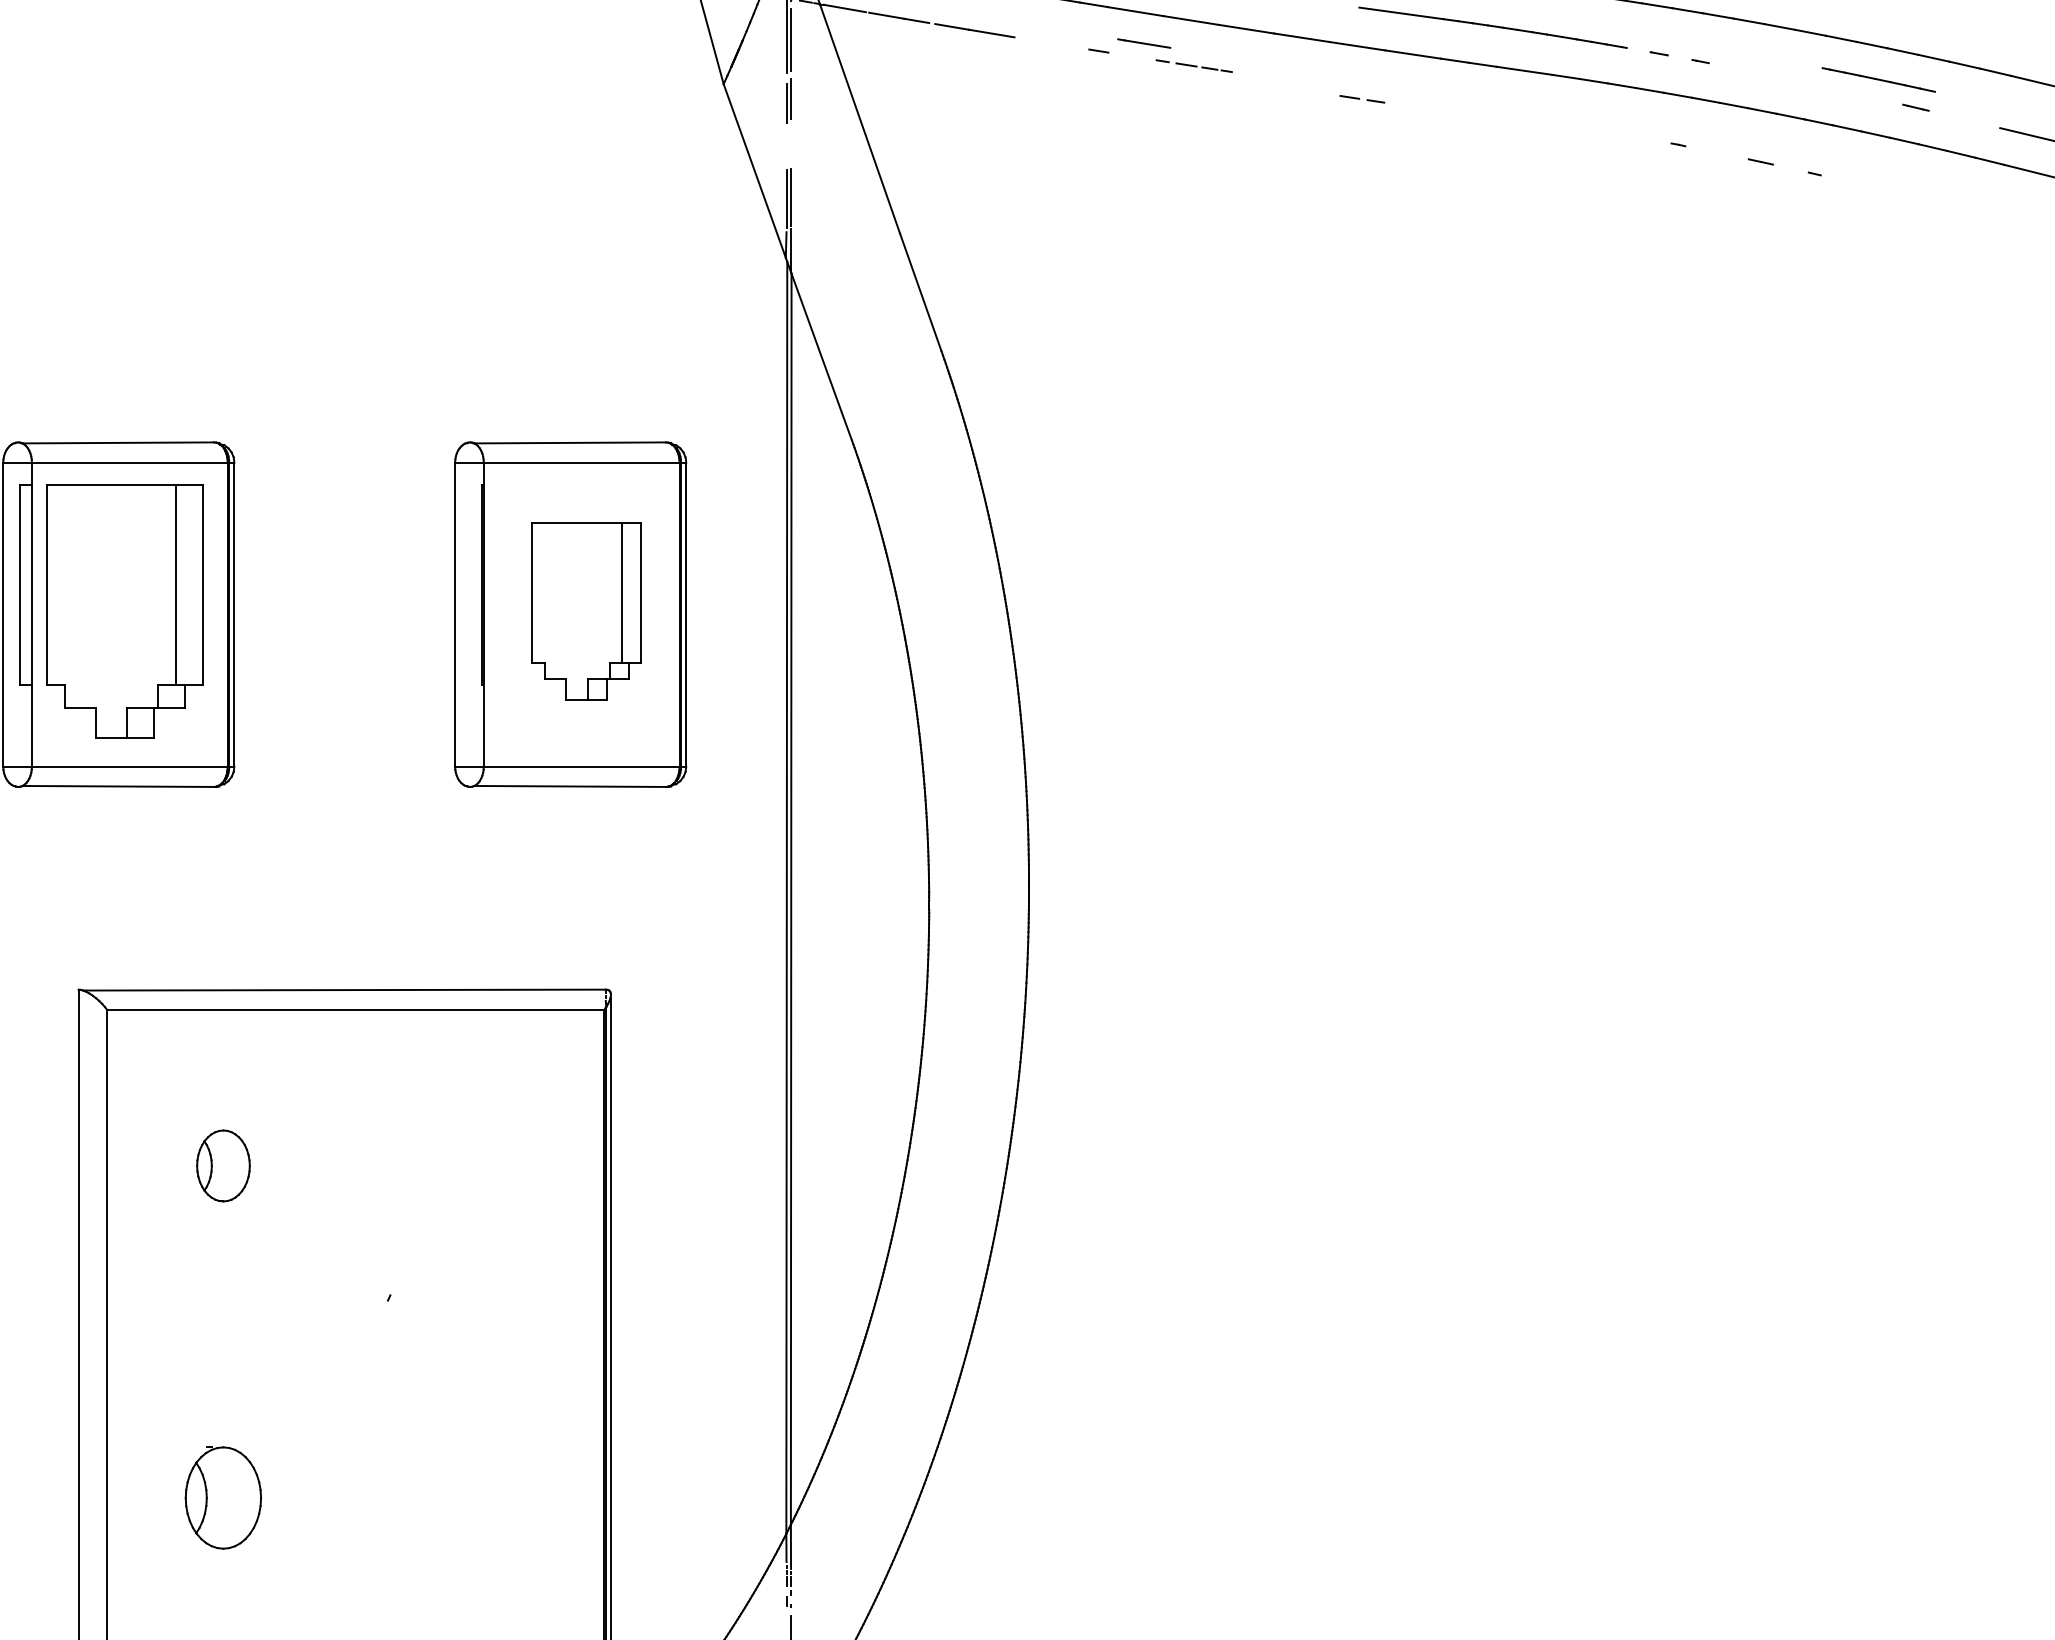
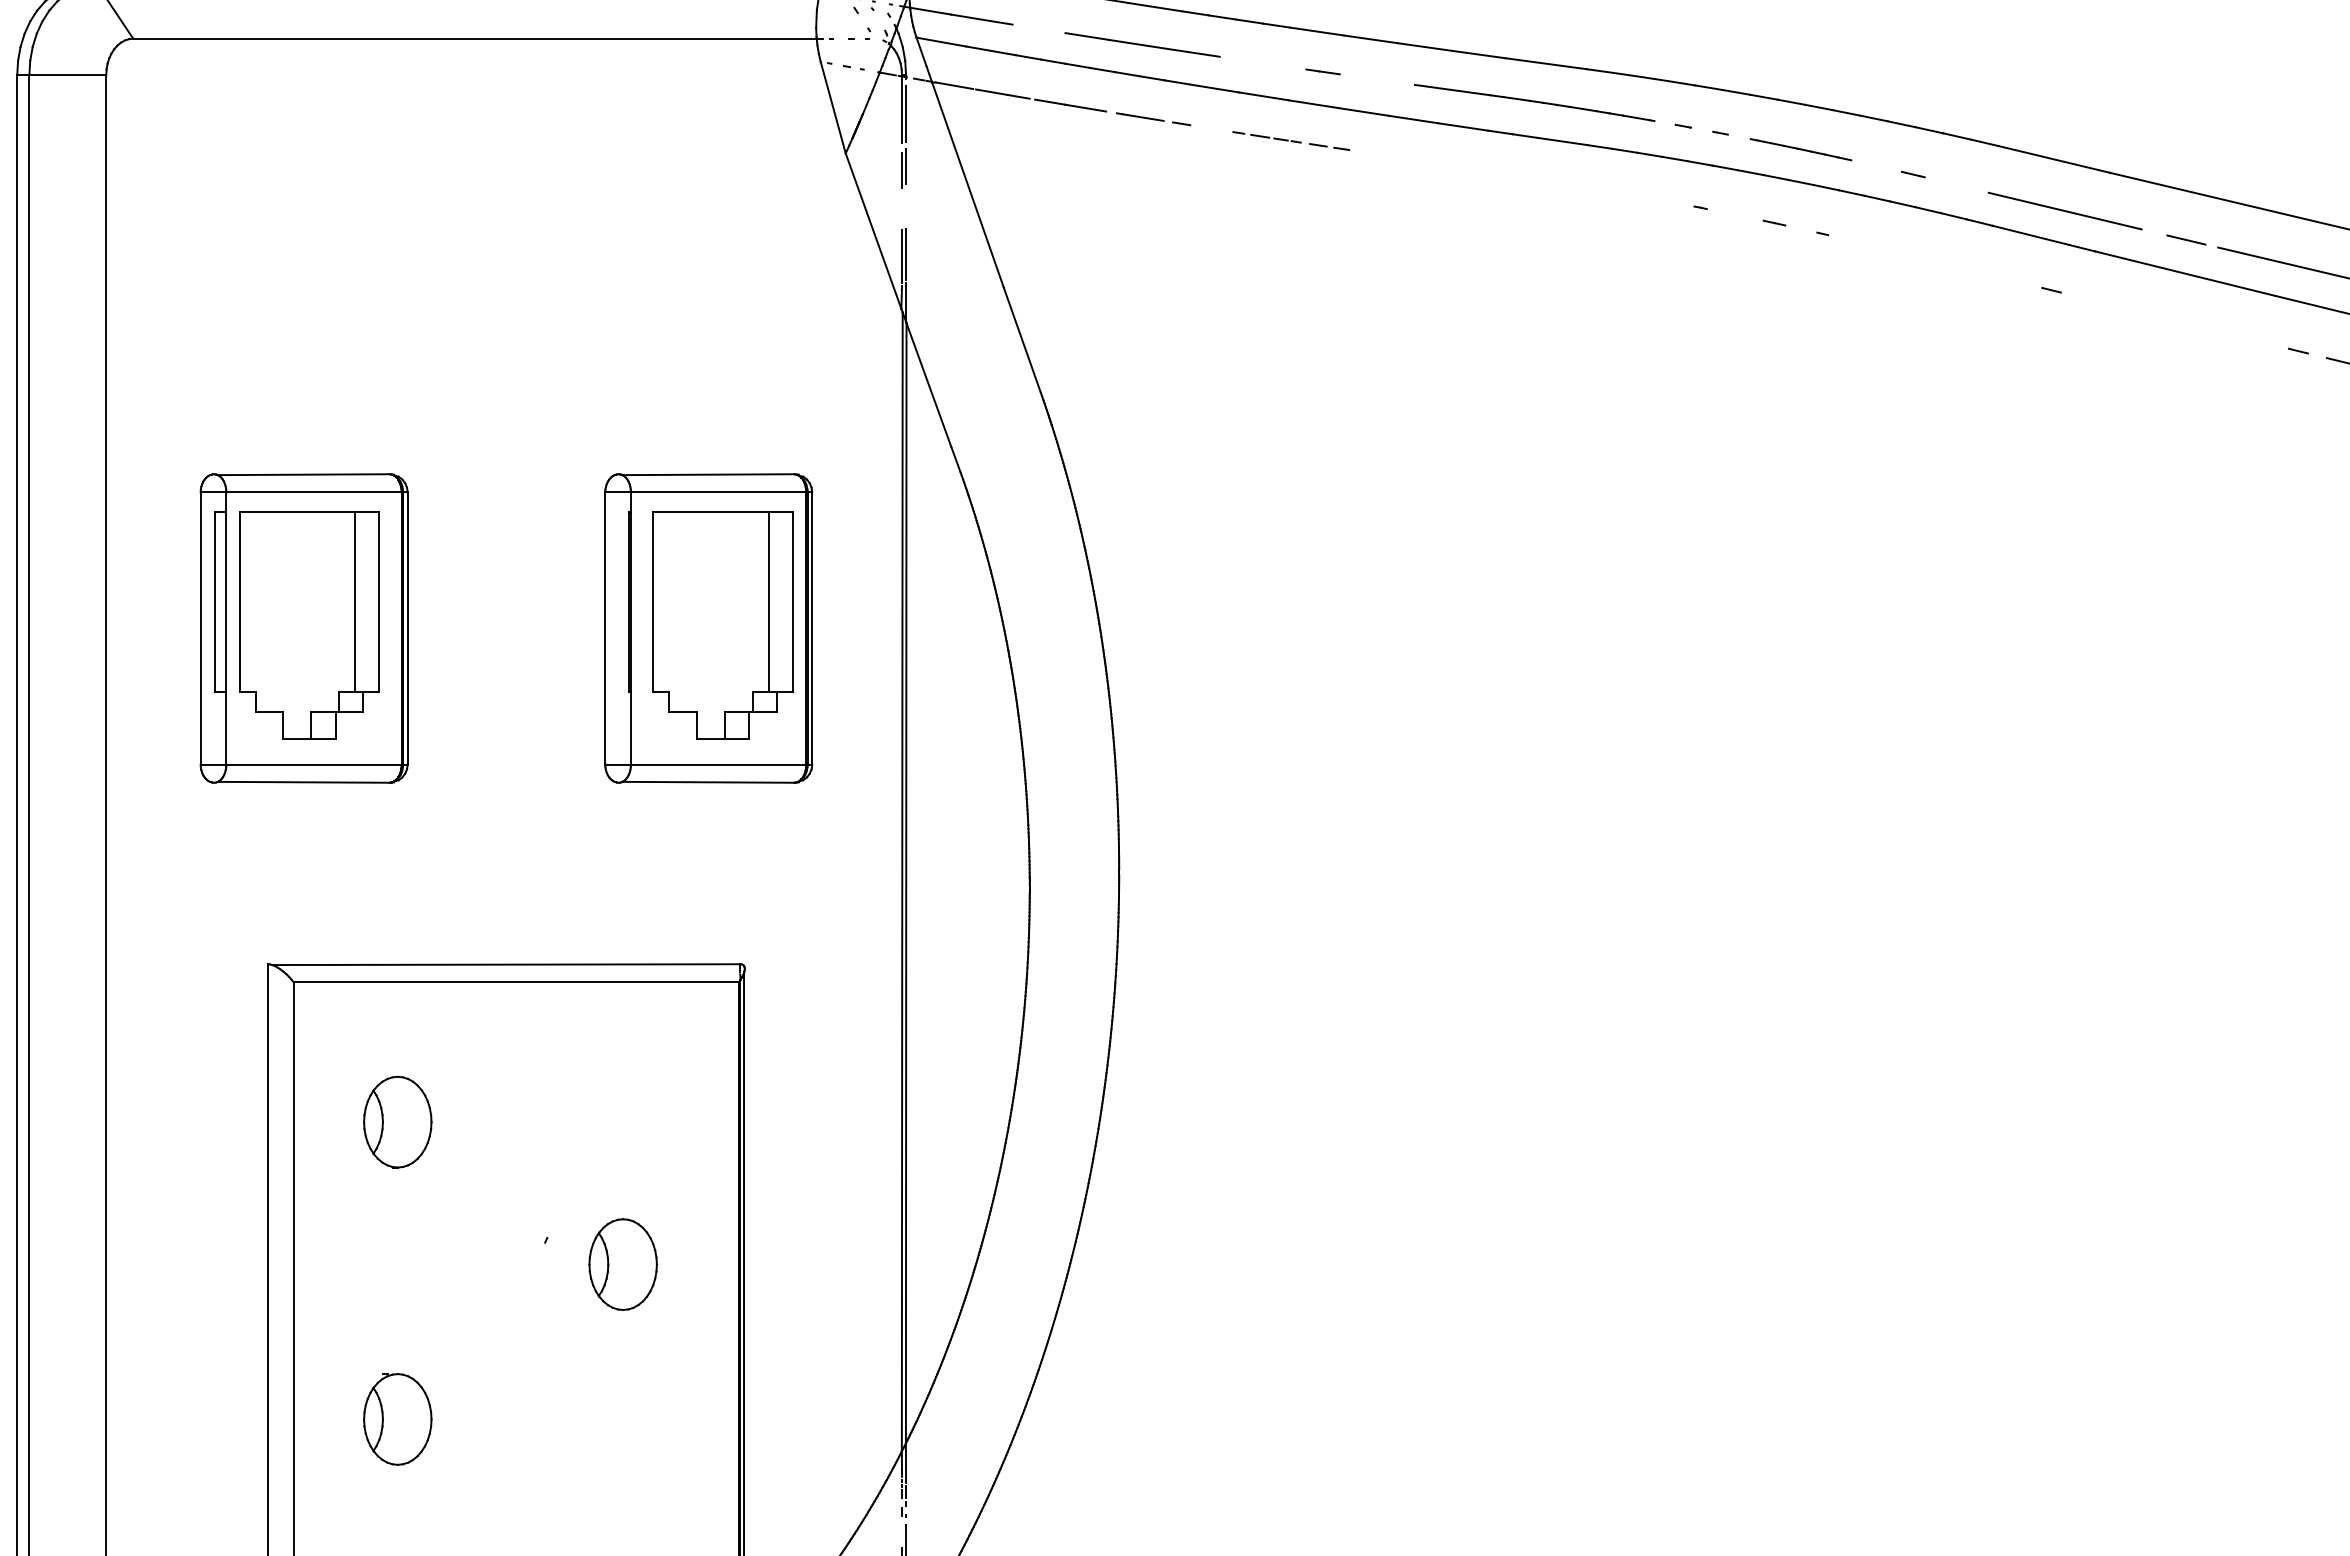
line: (1144, 42) -> (1140, 116), moved
line: (1878, 79) -> (1800, 149), moved
line: (1359, 98) -> (1327, 146), moved
part: (586, 611) -> (722, 625), size x1.43
part: (223, 1165) -> (397, 1121), size x1.43
part: (474, 1324) -> (622, 1264), added

